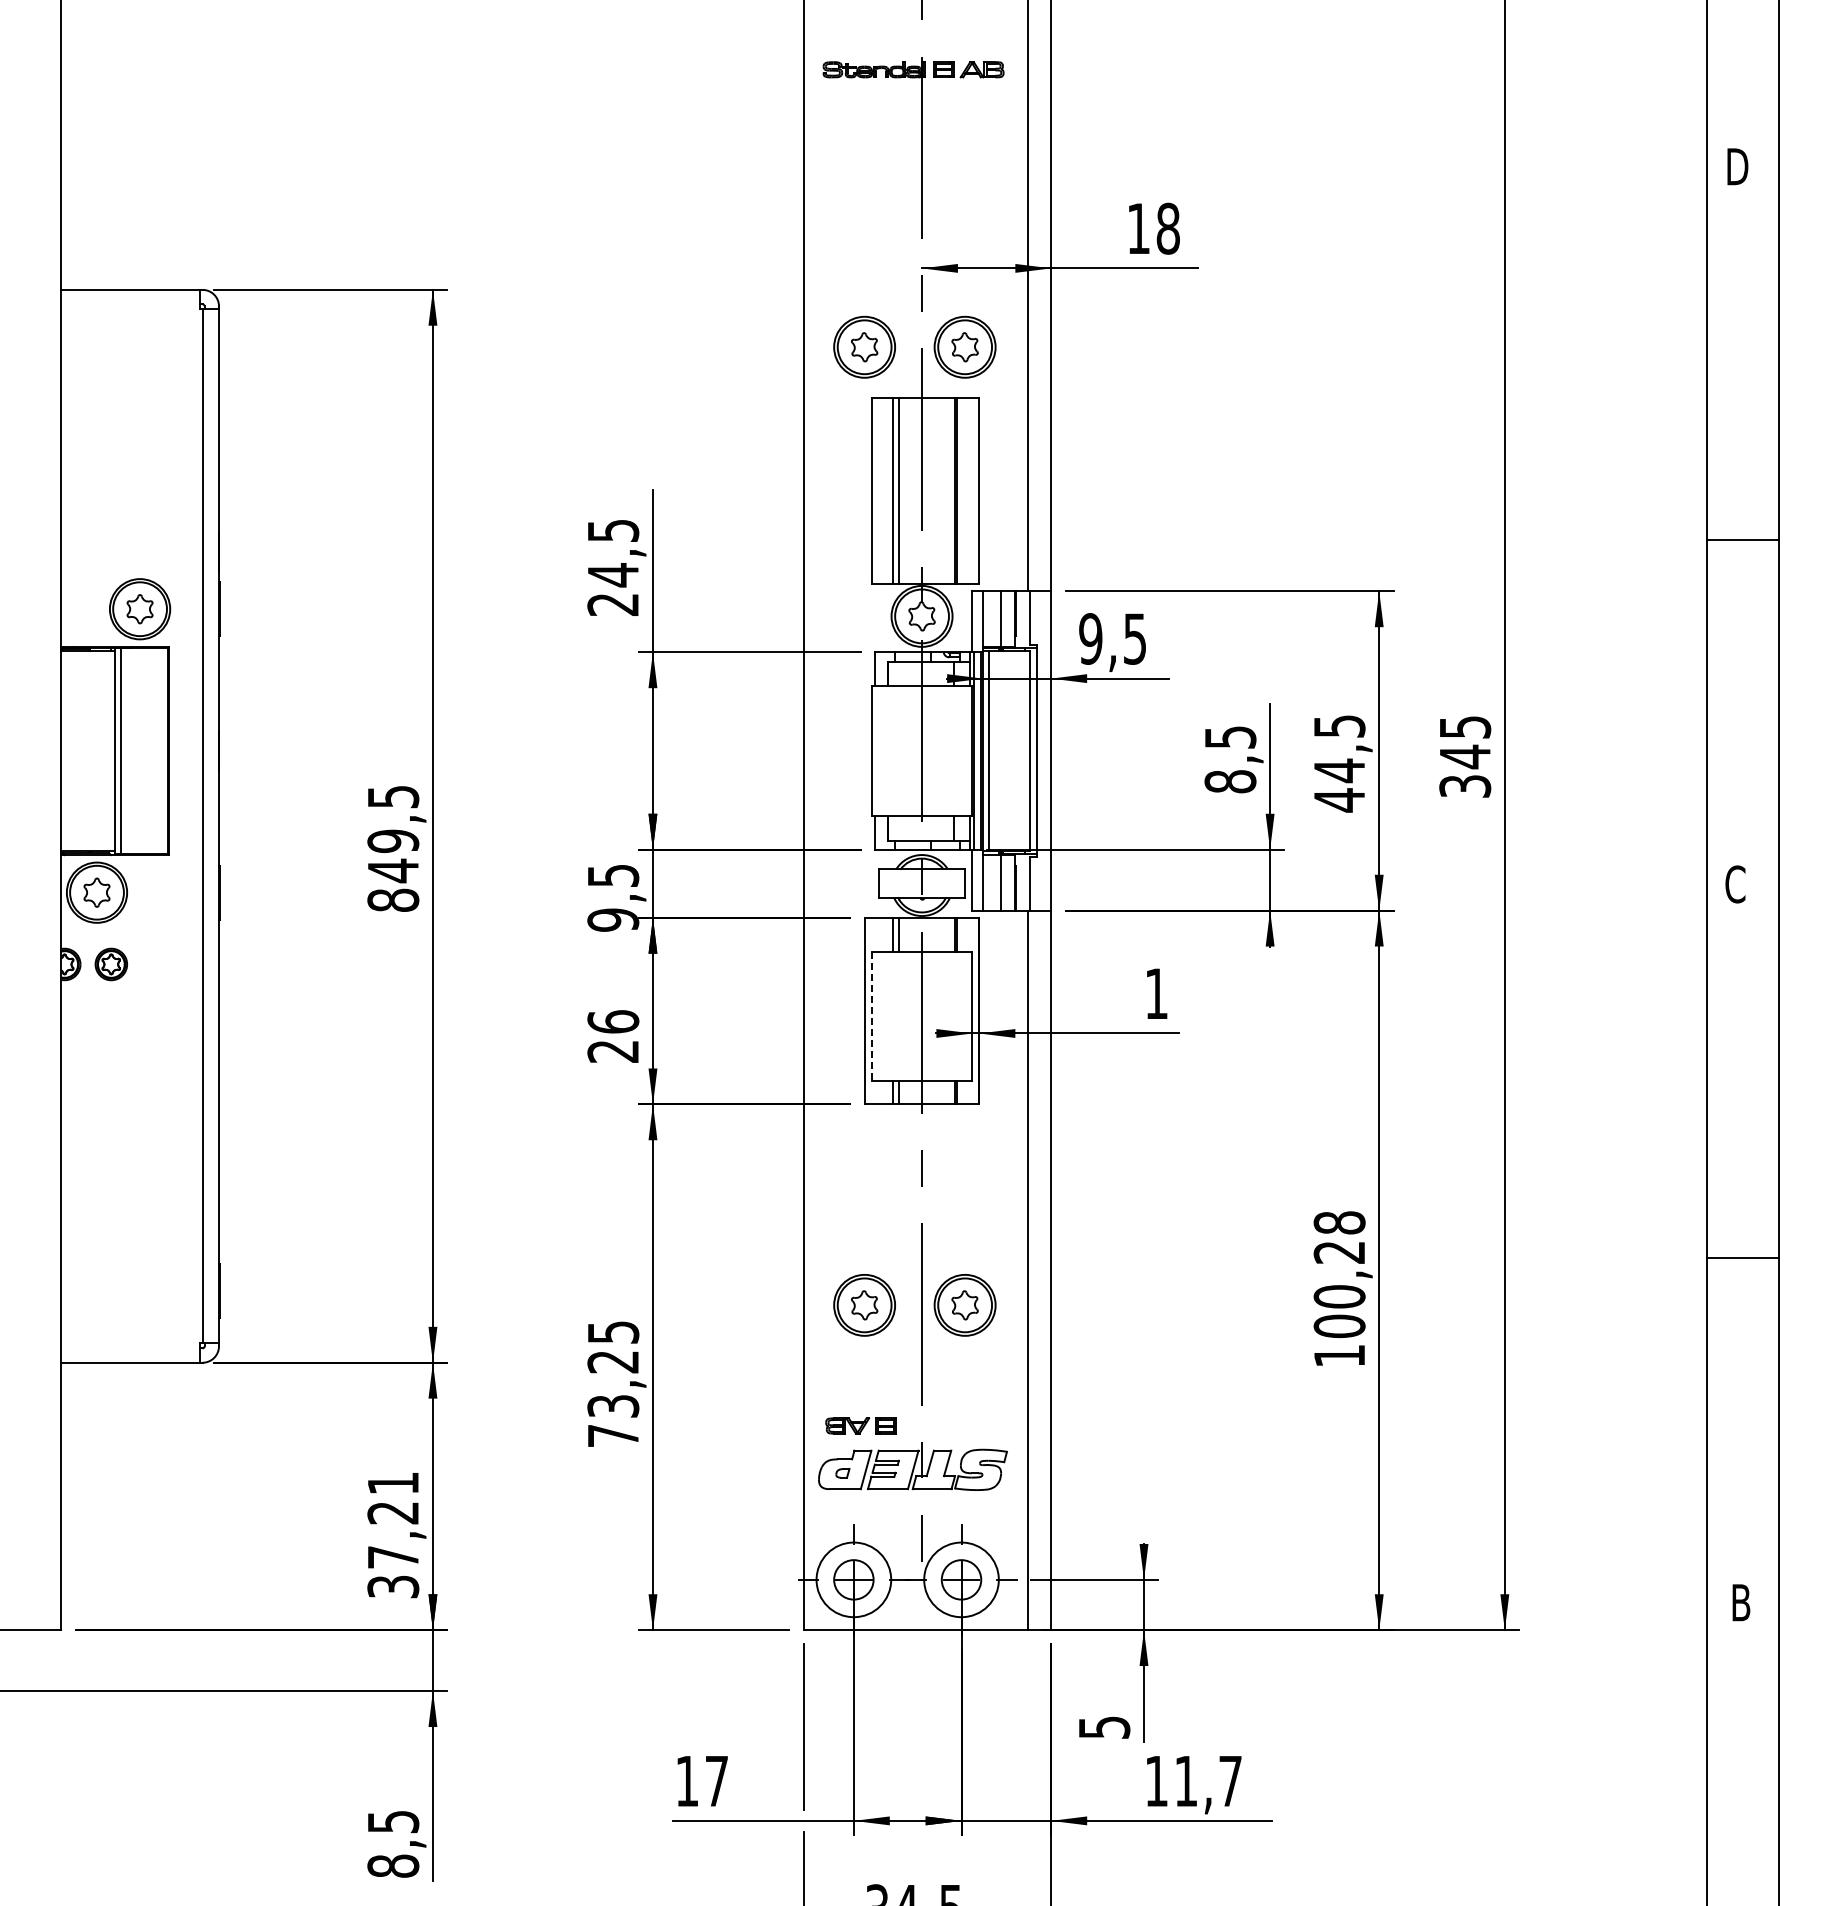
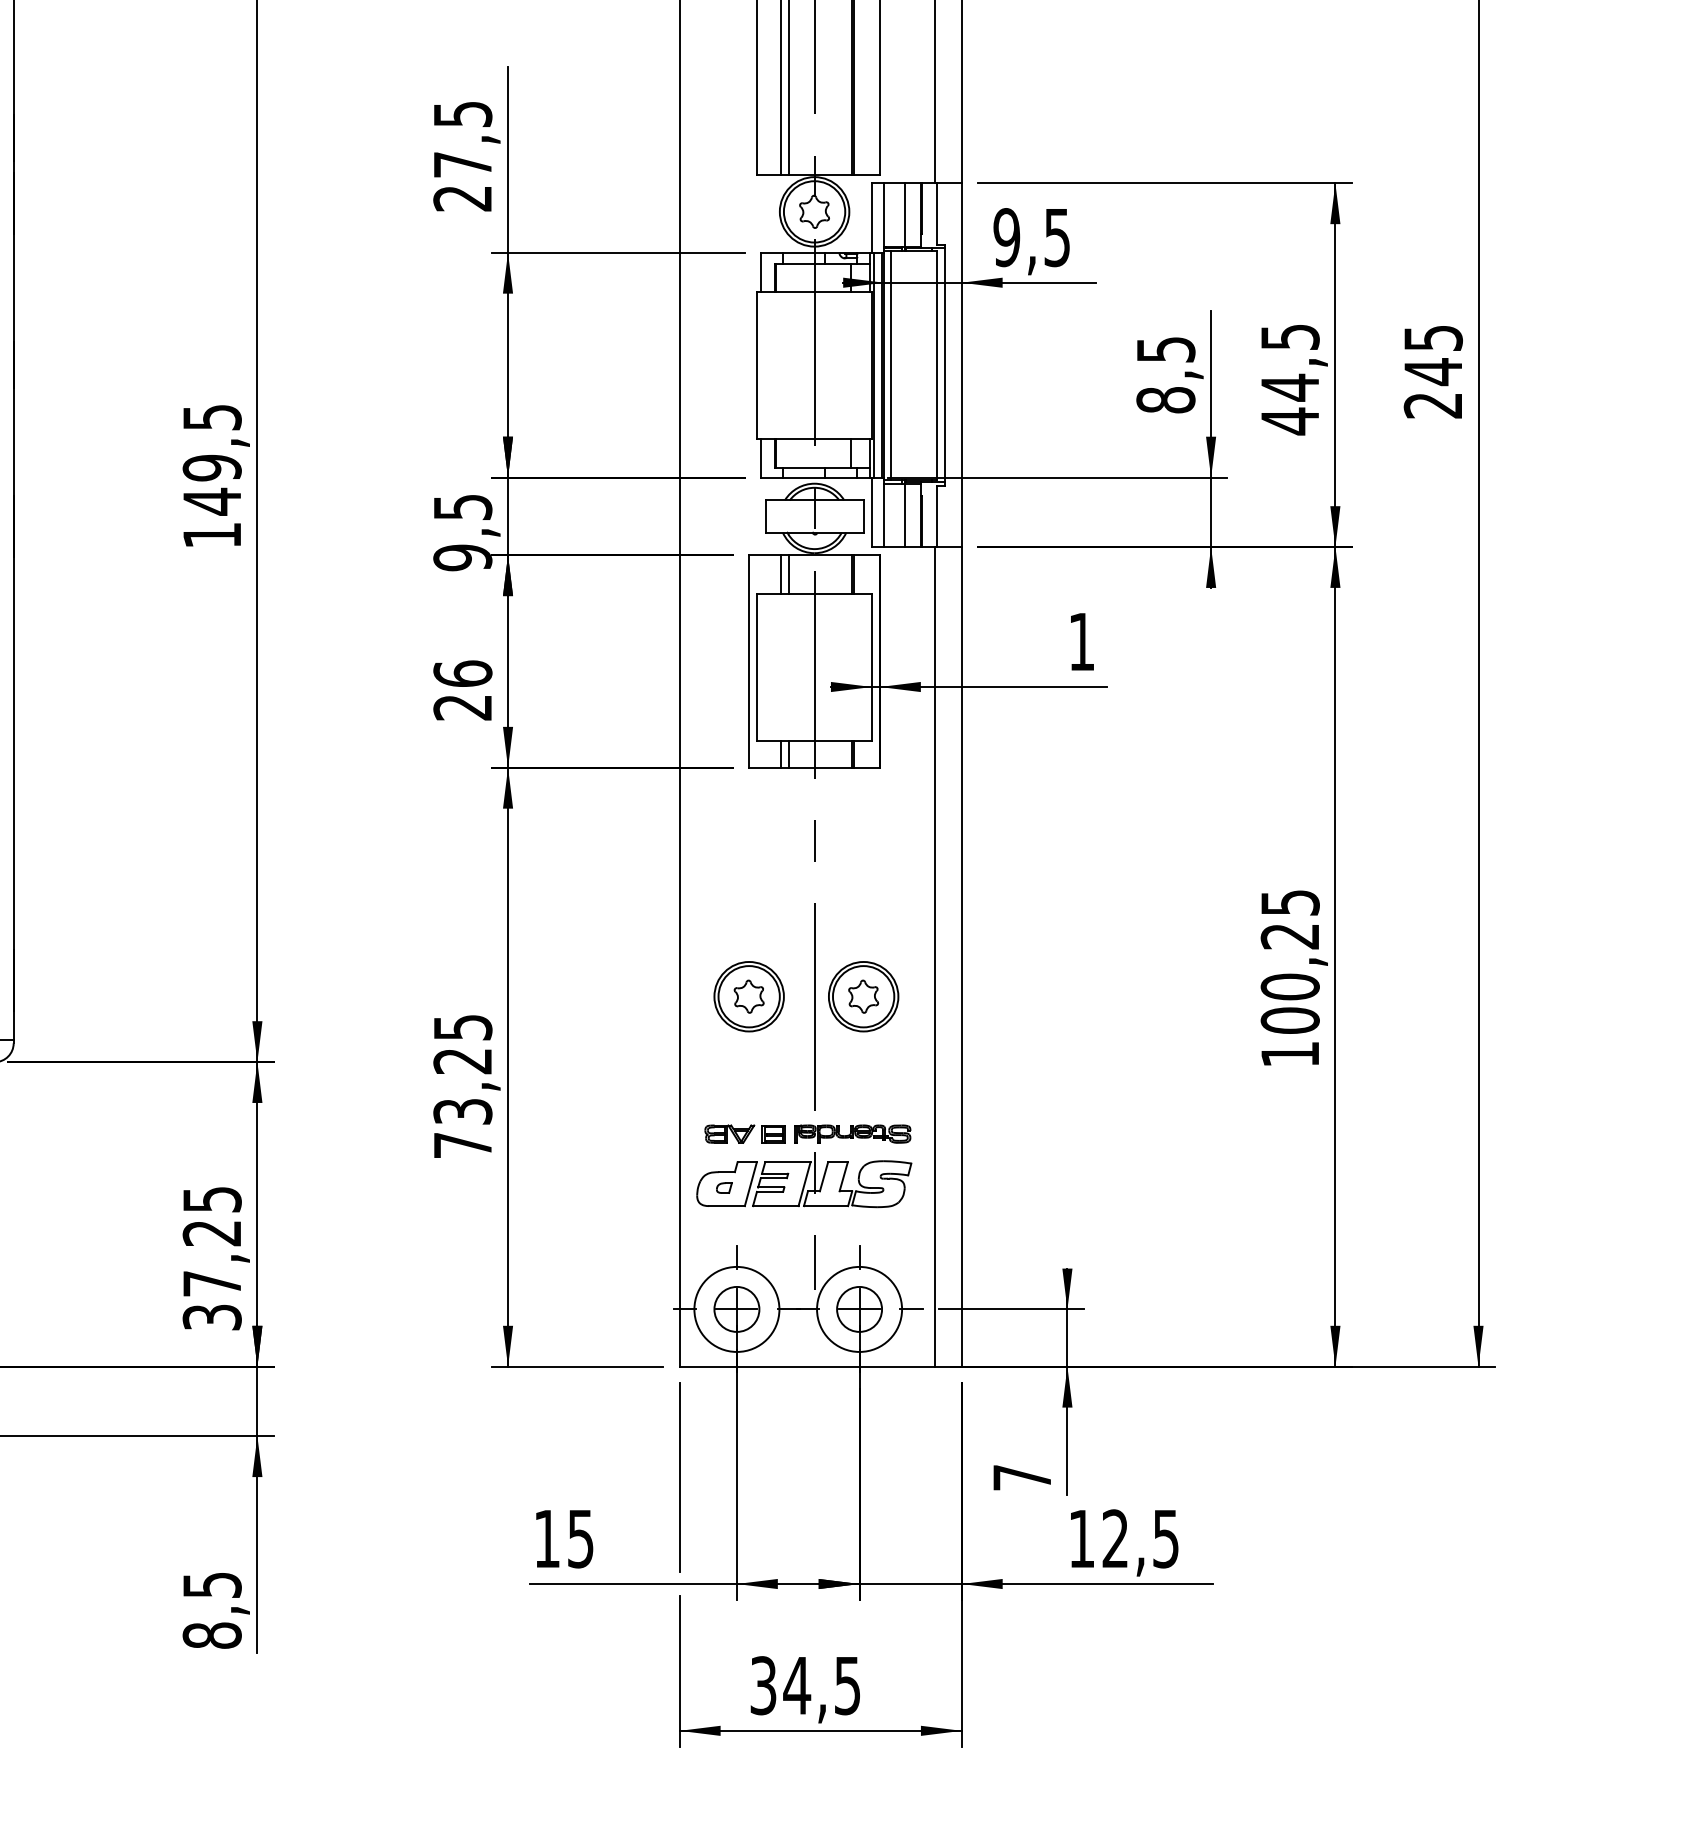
text: (613, 575) -> (463, 165), 24,5 -> 27,5
text: (1465, 786) -> (1433, 405), 345 -> 245
text: (393, 899) -> (212, 534), 849,5 -> 149,5
line: (871, 1016) -> (756, 667), dashed -> solid
text: (1339, 1222) -> (1290, 902), 100,28 -> 100,25
part: (955, 1425) -> (852, 1133), added
text: (393, 1483) -> (212, 1199), 37,21 -> 37,25
text: (1104, 1727) -> (1022, 1477), 5 -> 7
text: (716, 1781) -> (580, 1539), 17 -> 15
text: (1208, 1781) -> (1140, 1539), 11,7 -> 12,5

